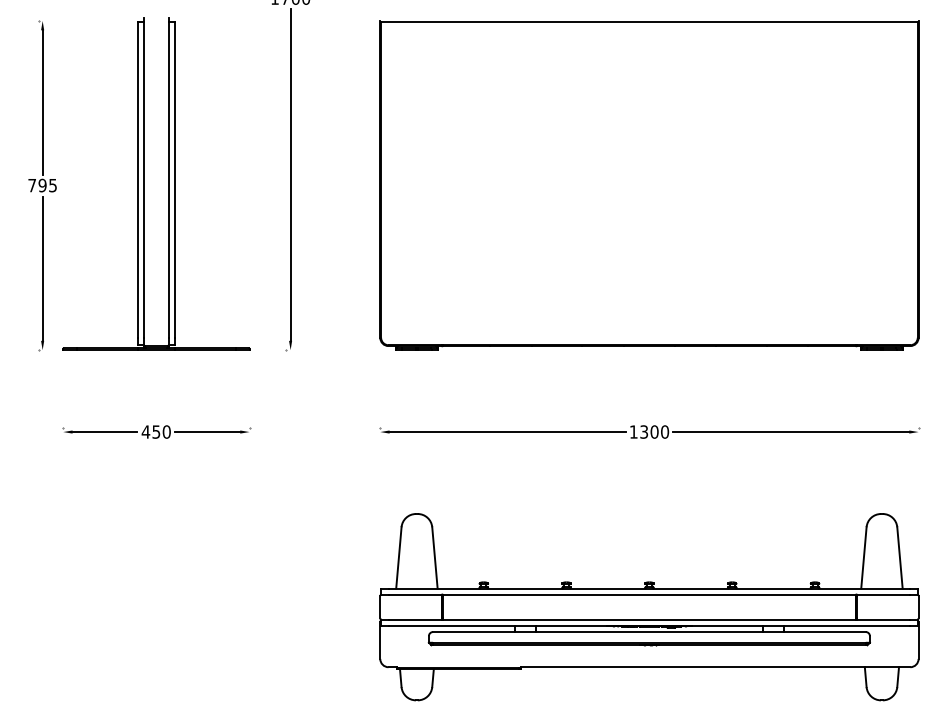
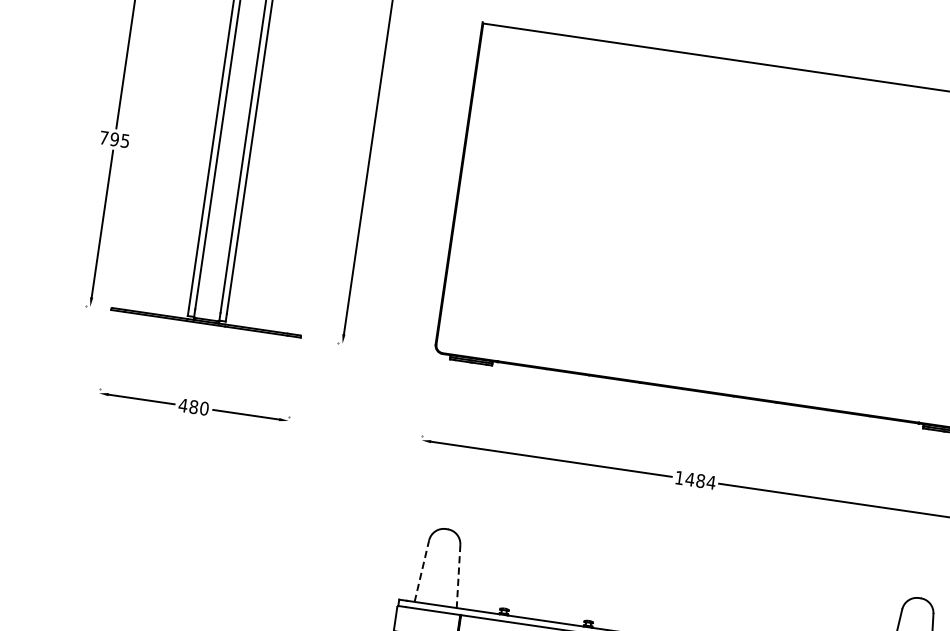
text: (156, 431) -> (194, 406), 450 -> 480
text: (654, 431) -> (700, 480), 1300 -> 1484
line: (398, 557) -> (421, 570), solid -> dashed
line: (434, 557) -> (458, 576), solid -> dashed

